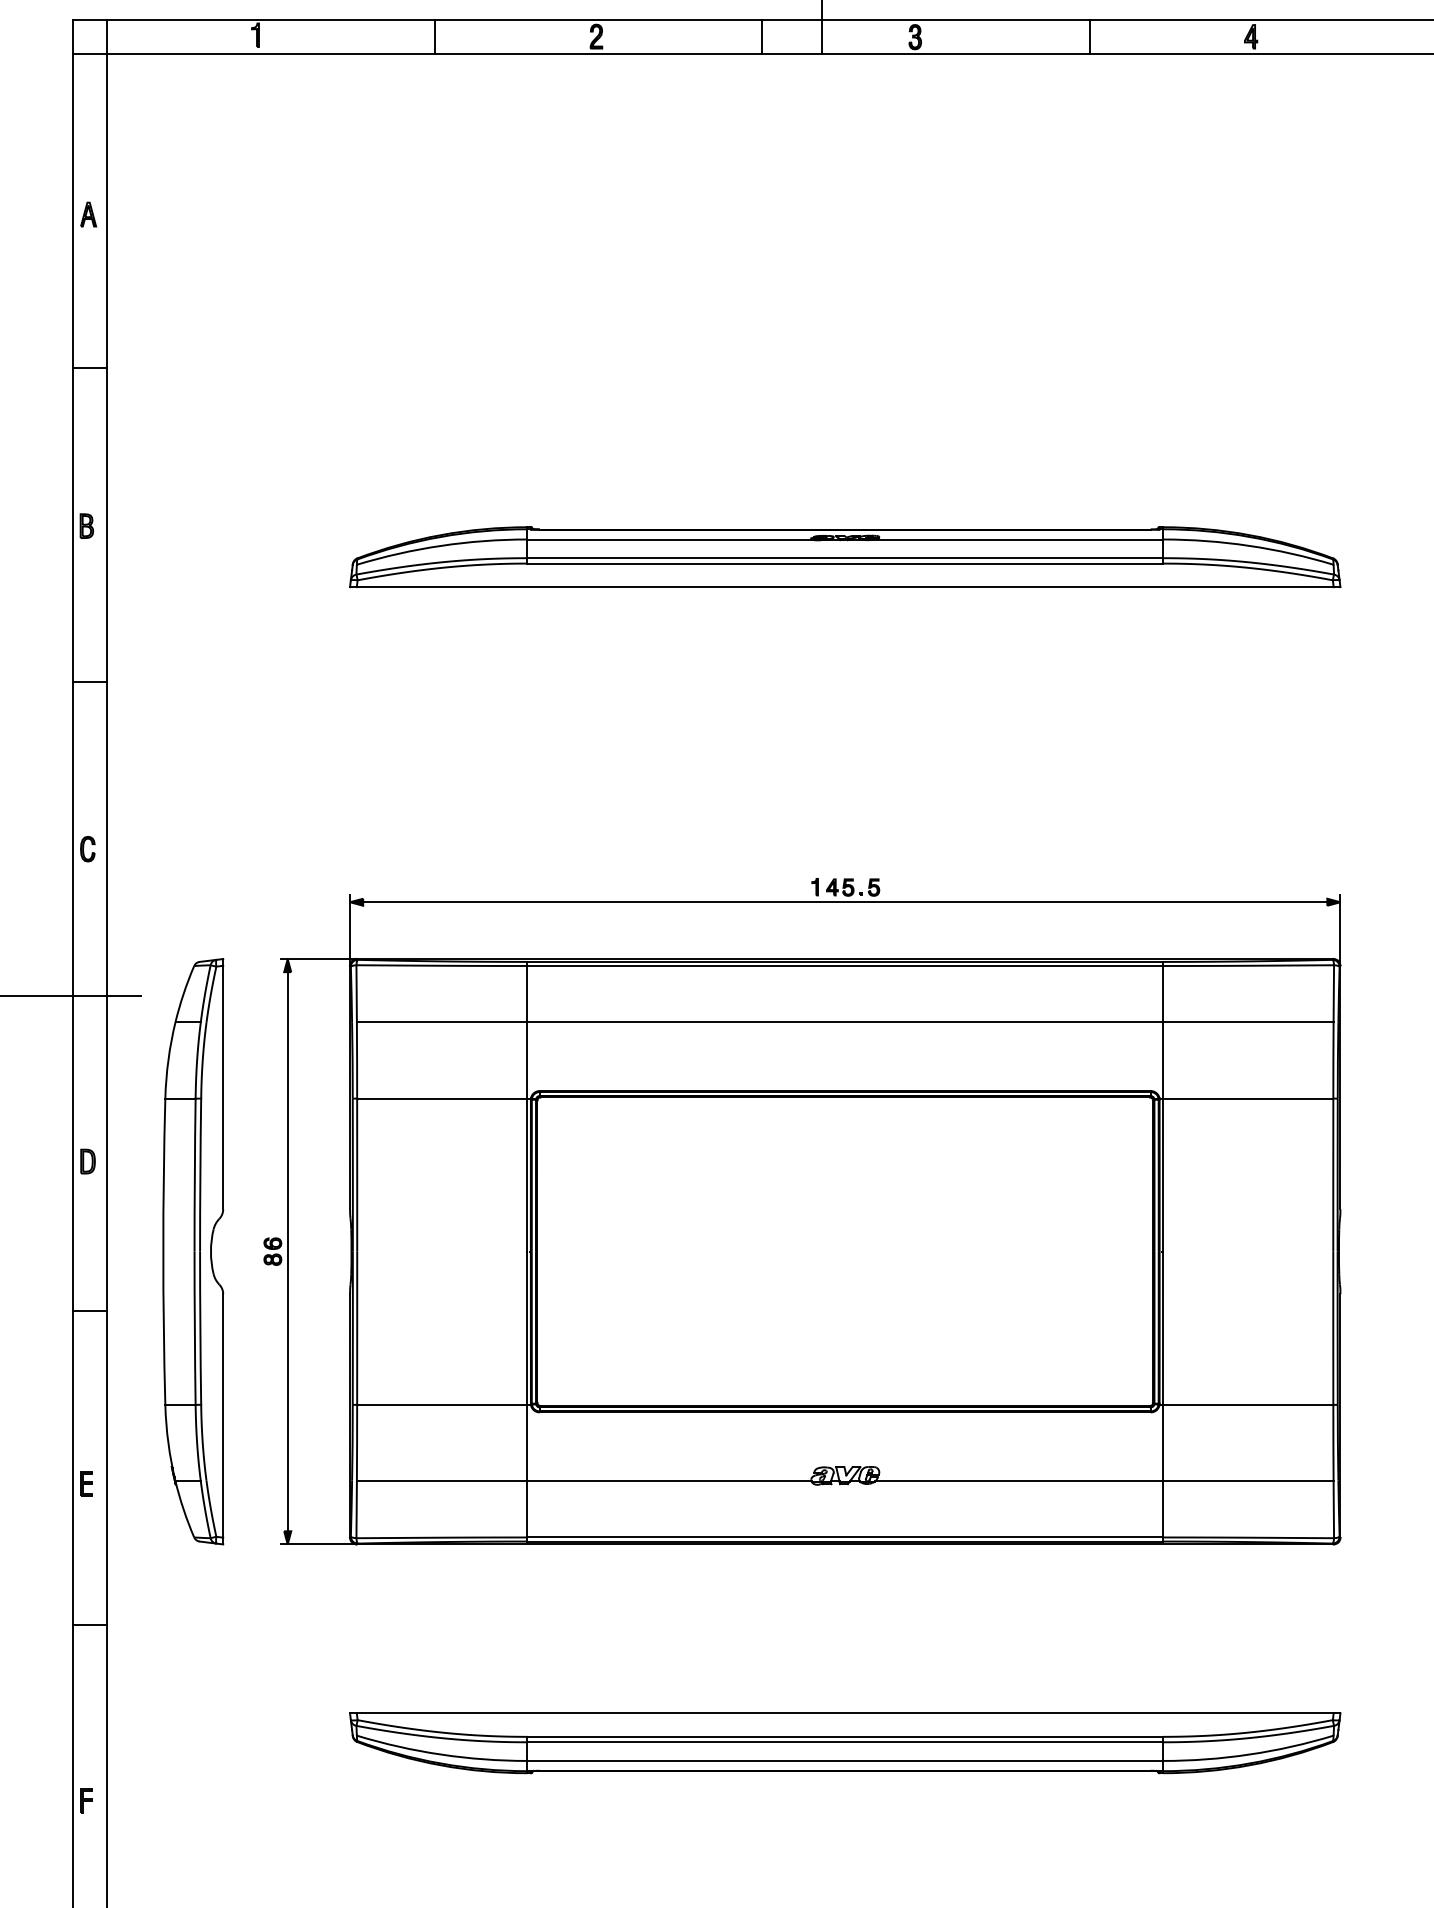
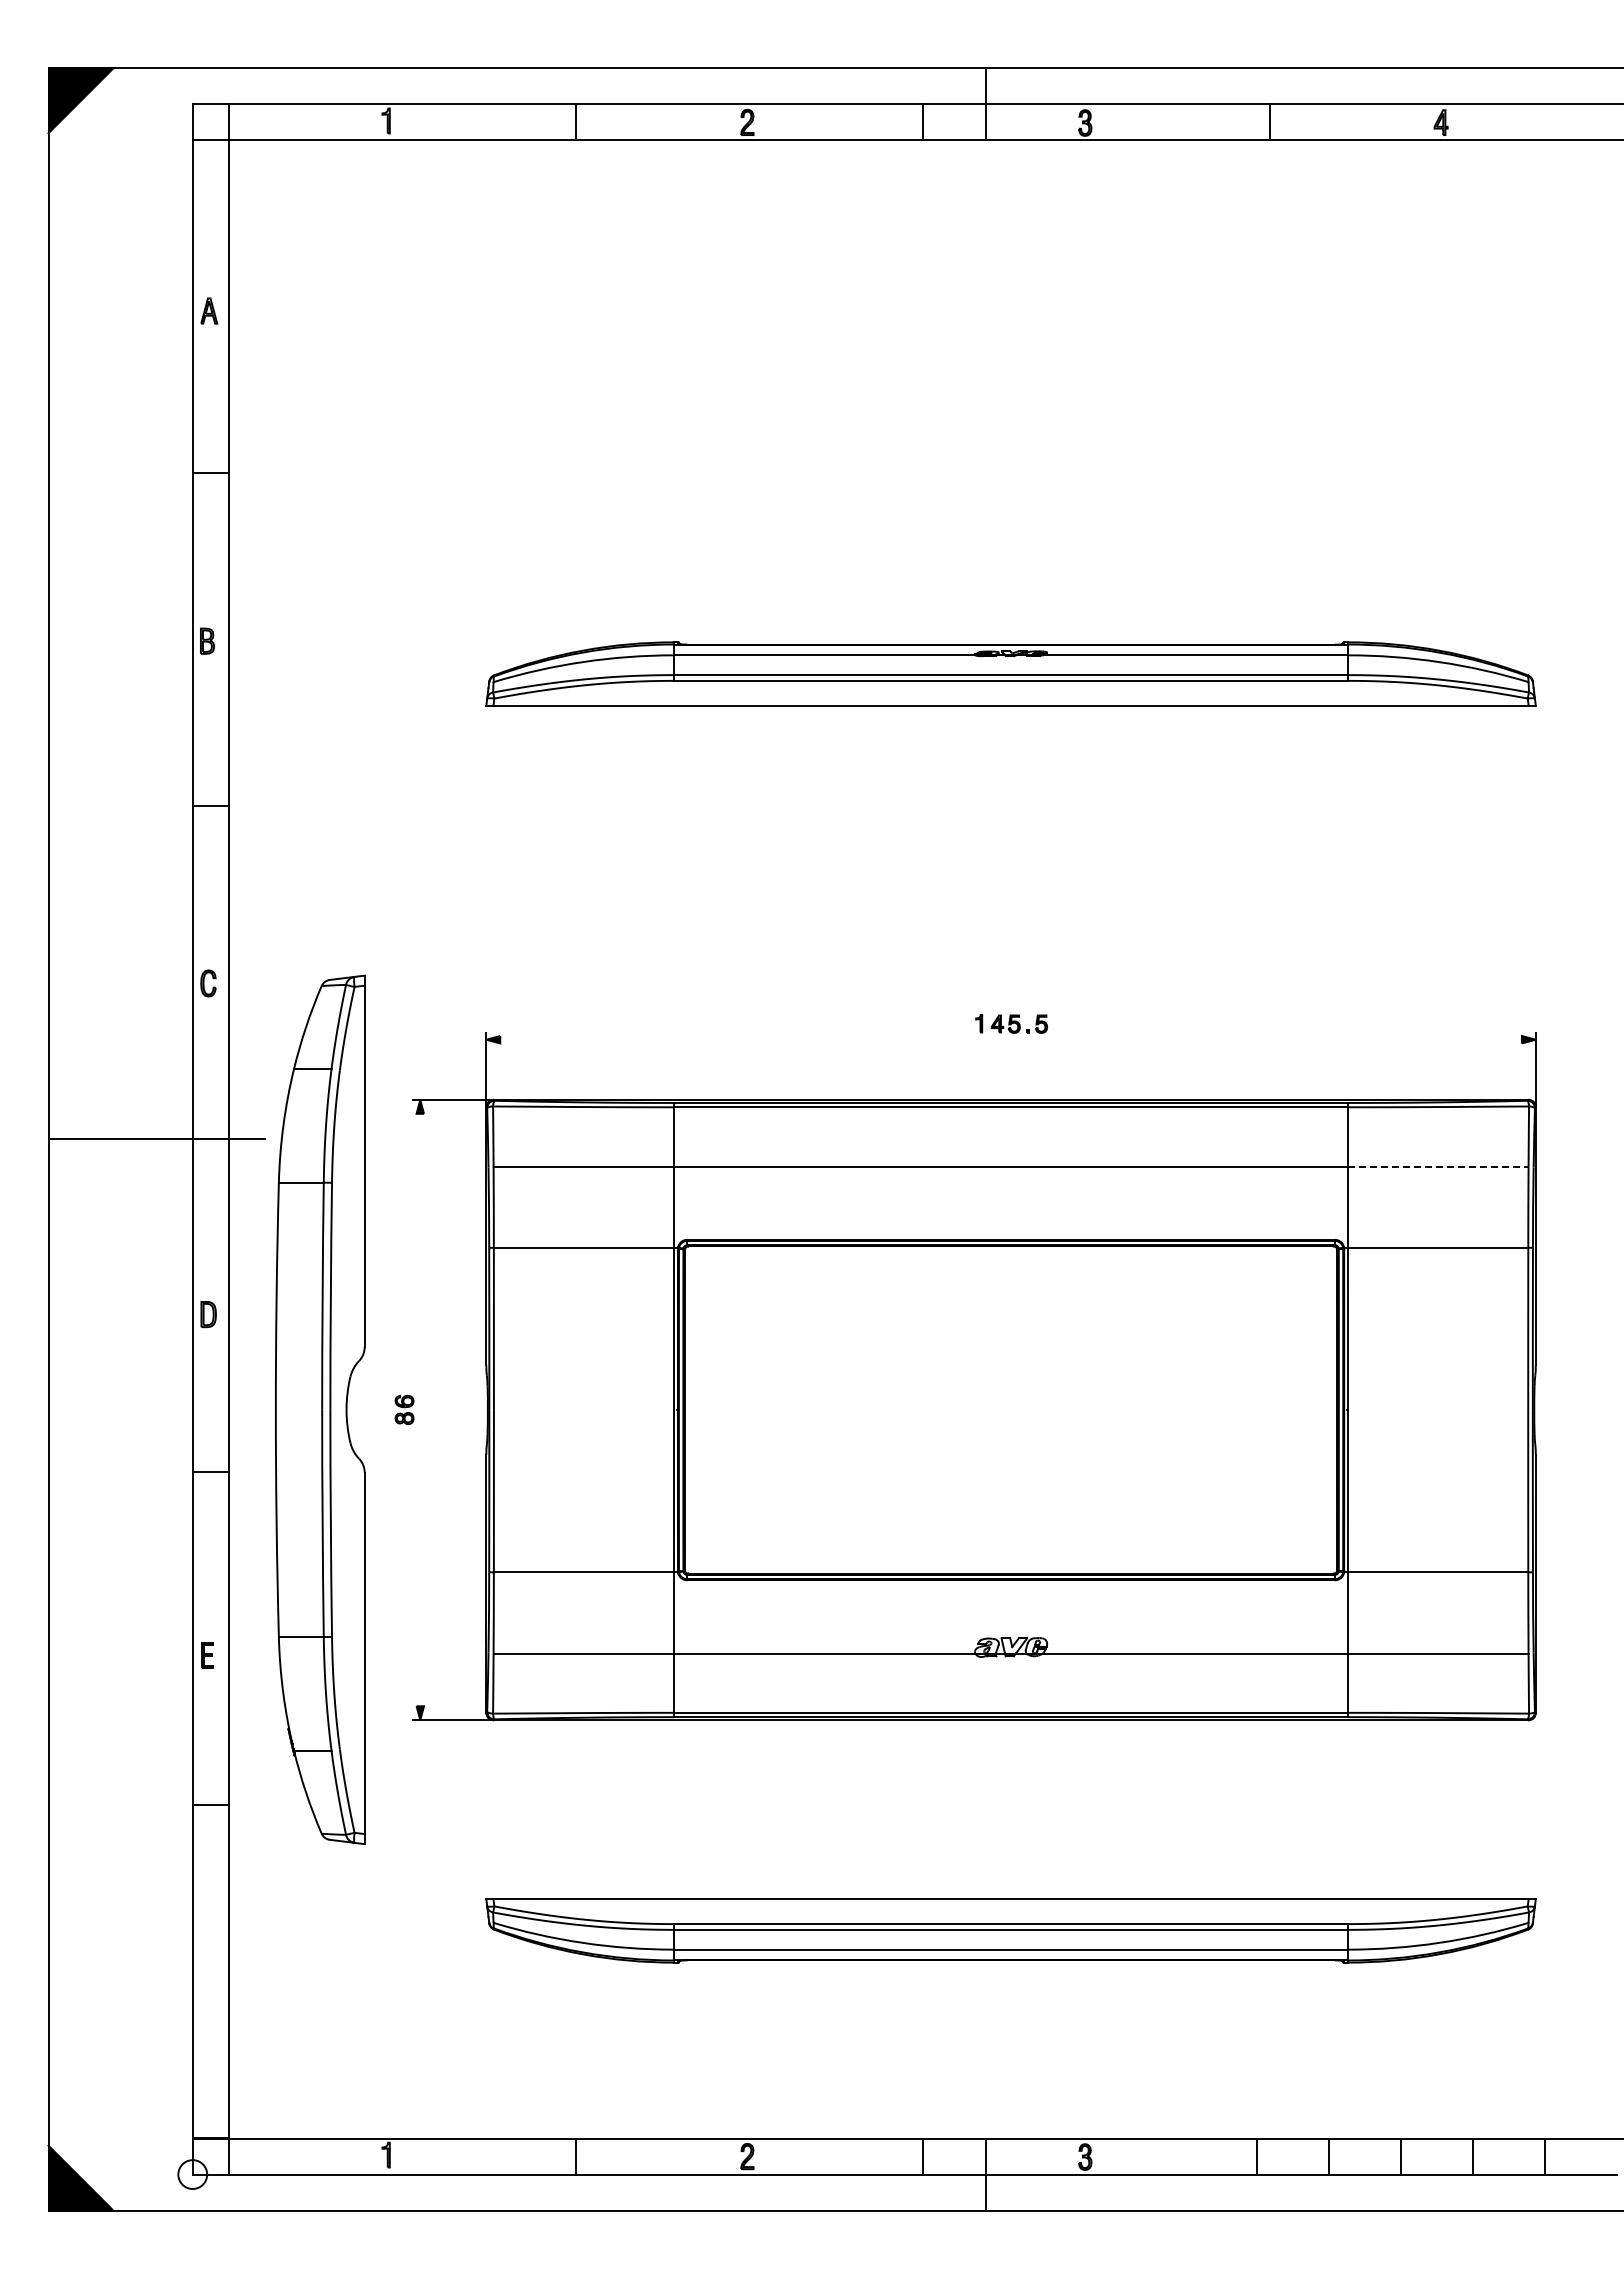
line: (844, 902) -> (1010, 1039), removed
line: (1248, 1021) -> (1438, 1166), solid -> dashed
line: (287, 1251) -> (420, 1409), removed
part: (192, 1252) -> (319, 1410), size x1.4
part: (86, 1800) -> (207, 1991), removed

